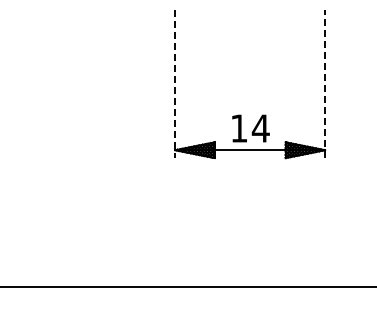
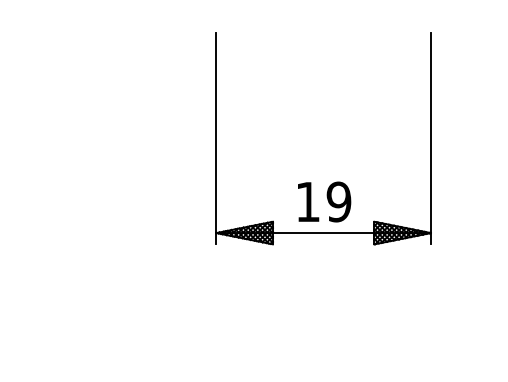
line: (175, 84) -> (216, 138), dashed -> solid
line: (325, 84) -> (431, 138), dashed -> solid
text: (260, 128) -> (338, 201), 14 -> 19

